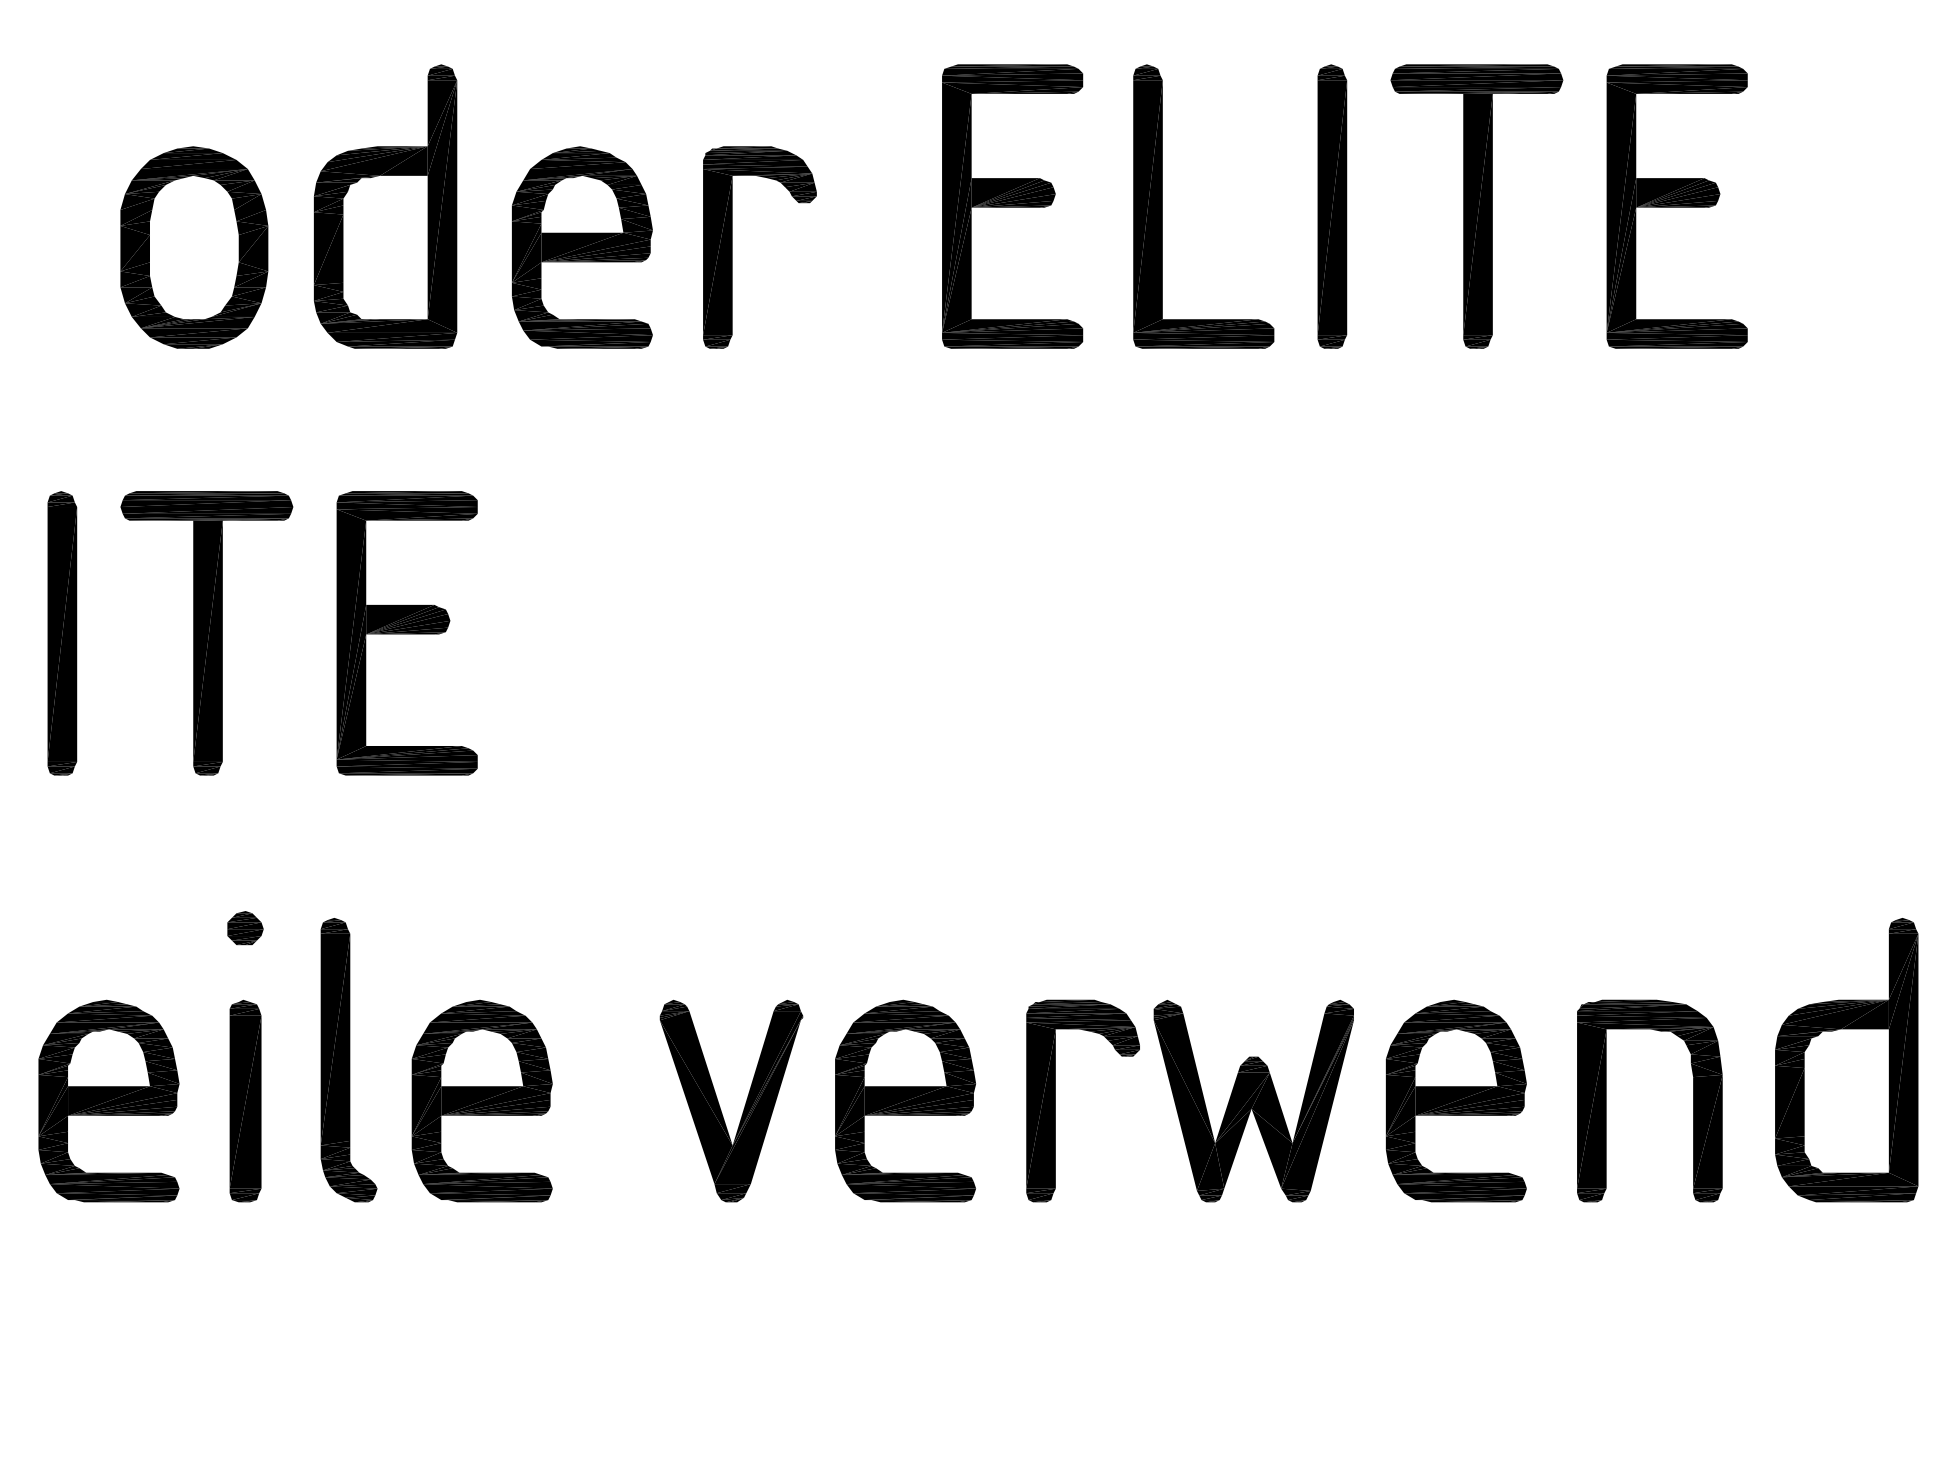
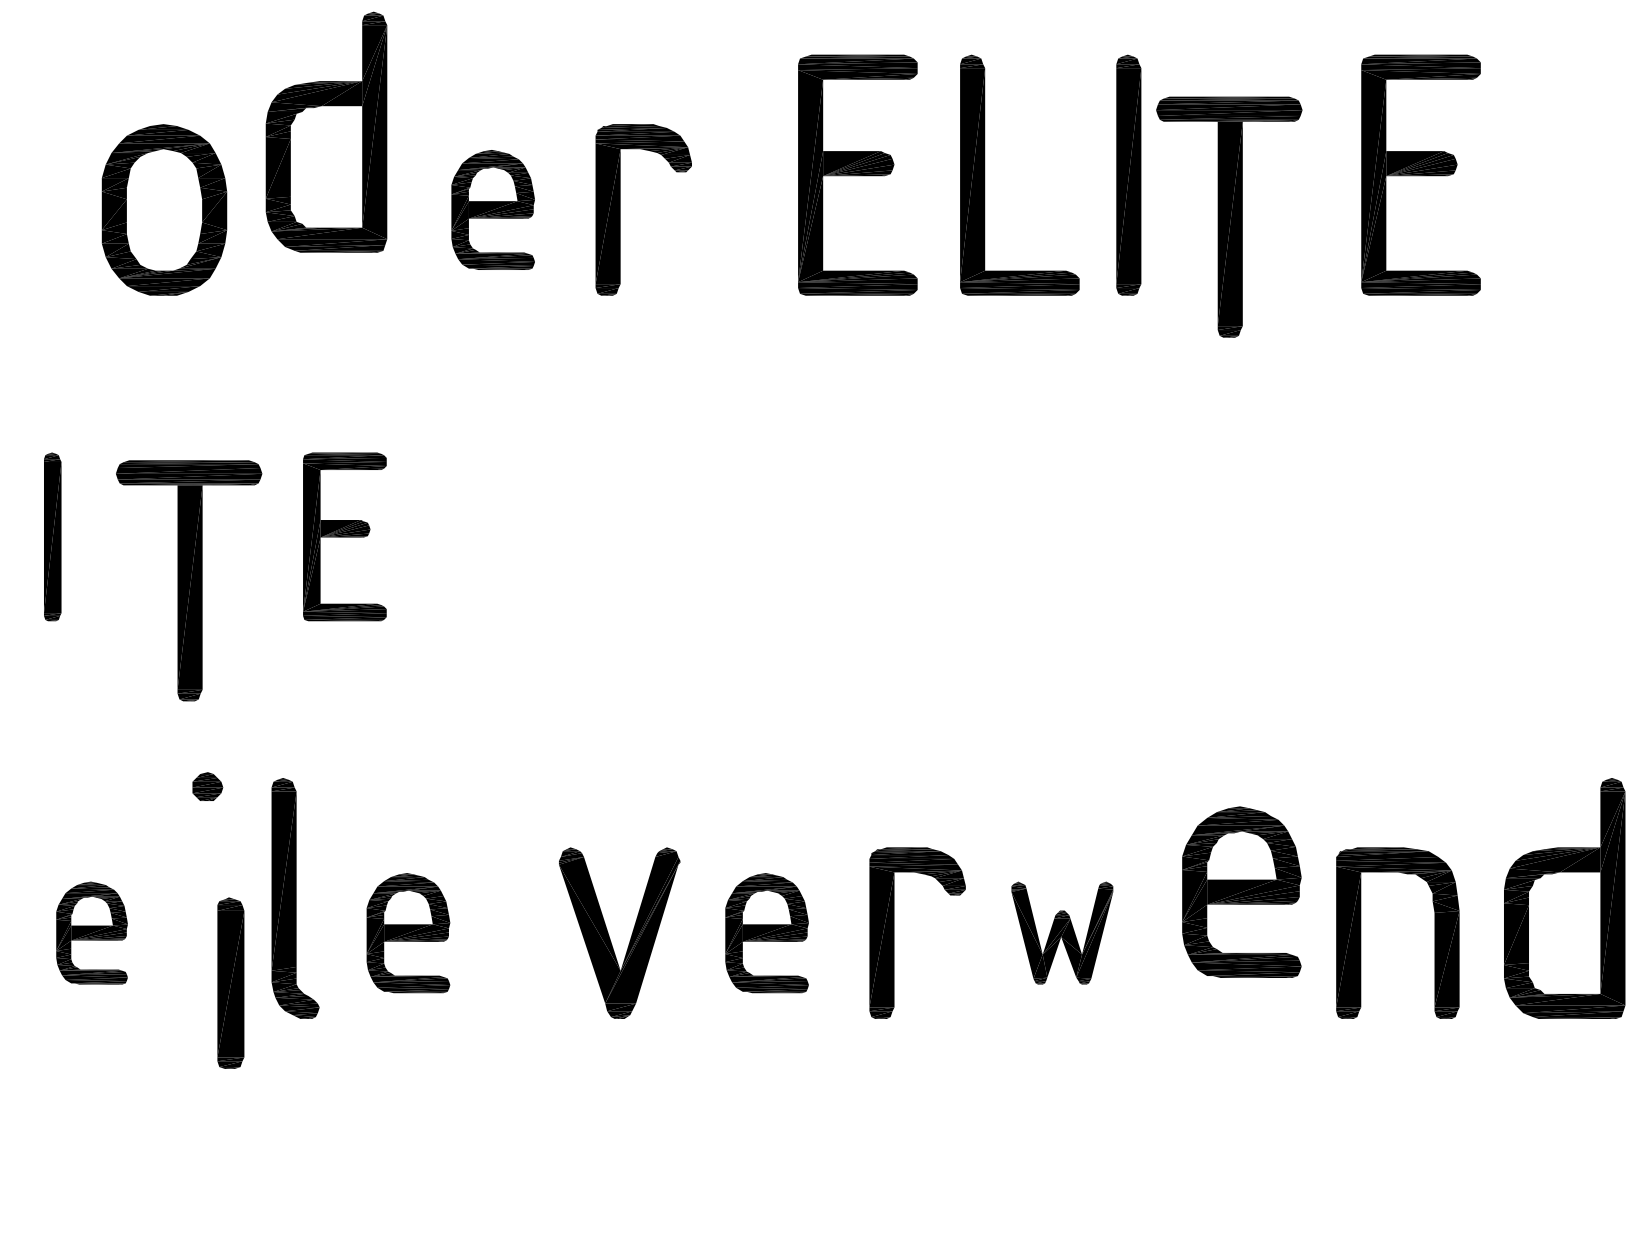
part: (385, 205) -> (326, 131), moved
part: (1477, 205) -> (1229, 216), moved
part: (581, 247) -> (492, 209), size x0.7
part: (62, 632) -> (52, 536), size x0.7
part: (207, 632) -> (189, 580), moved
part: (406, 632) -> (344, 536), size x0.7
part: (108, 1100) -> (91, 932), size x0.6
part: (245, 1100) -> (230, 982), moved
part: (482, 1100) -> (408, 932), size x0.7
part: (904, 1100) -> (766, 932), size x0.7
part: (1254, 1100) -> (1062, 932), size x0.6
part: (1455, 1100) -> (1241, 891), moved

